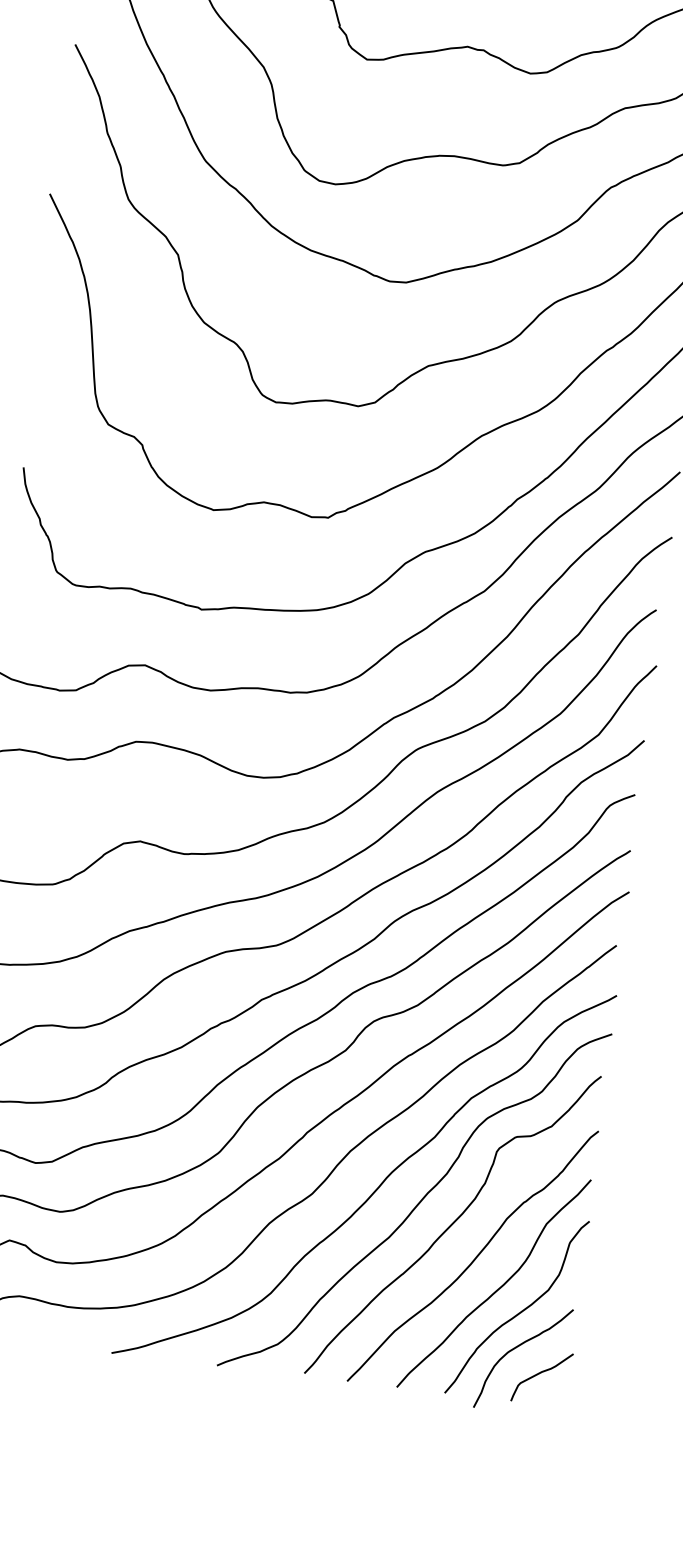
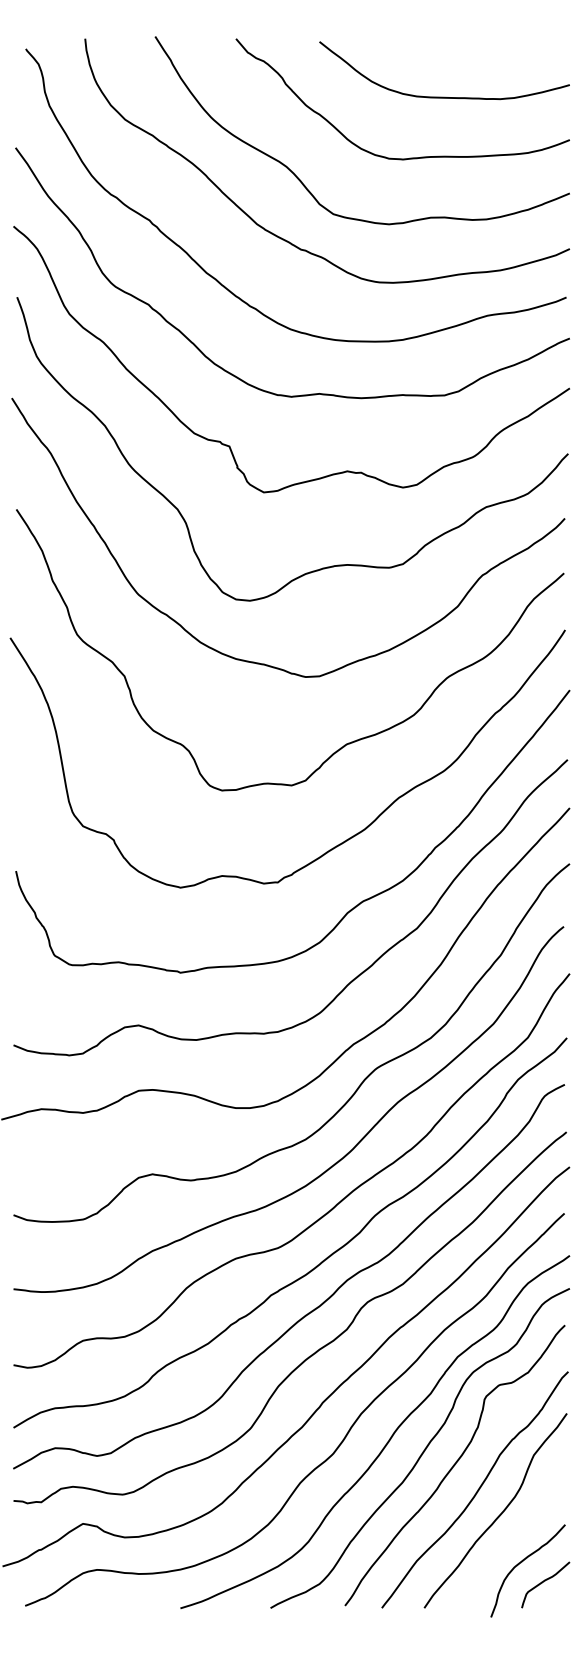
curve: (520, 1311) -> (520, 1531), removed

